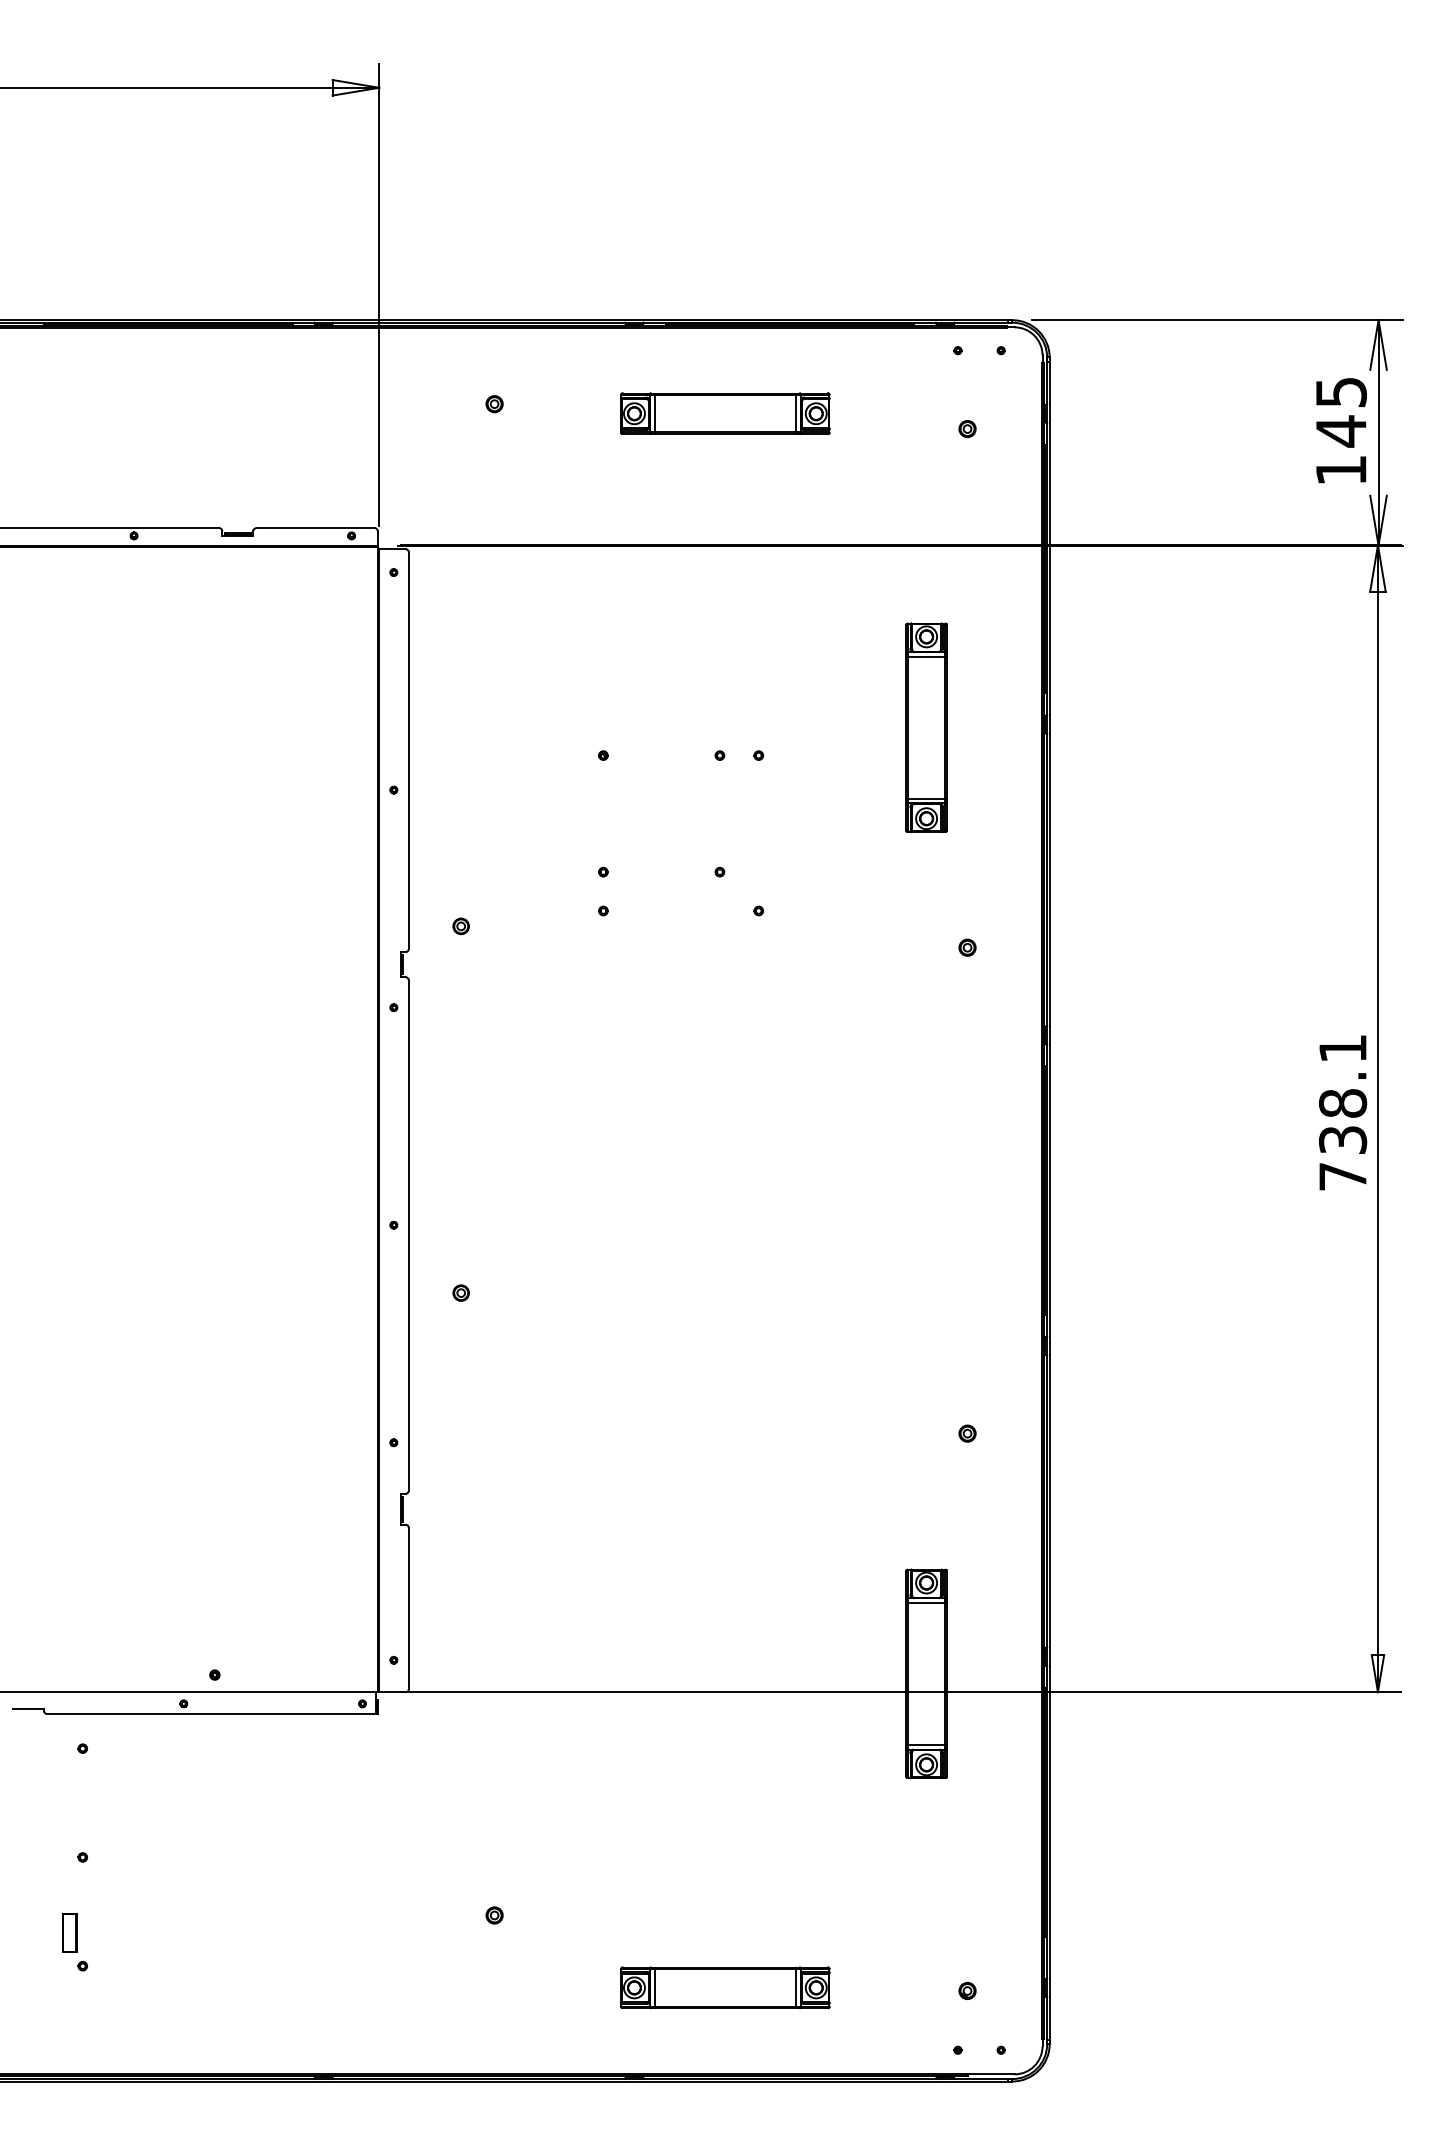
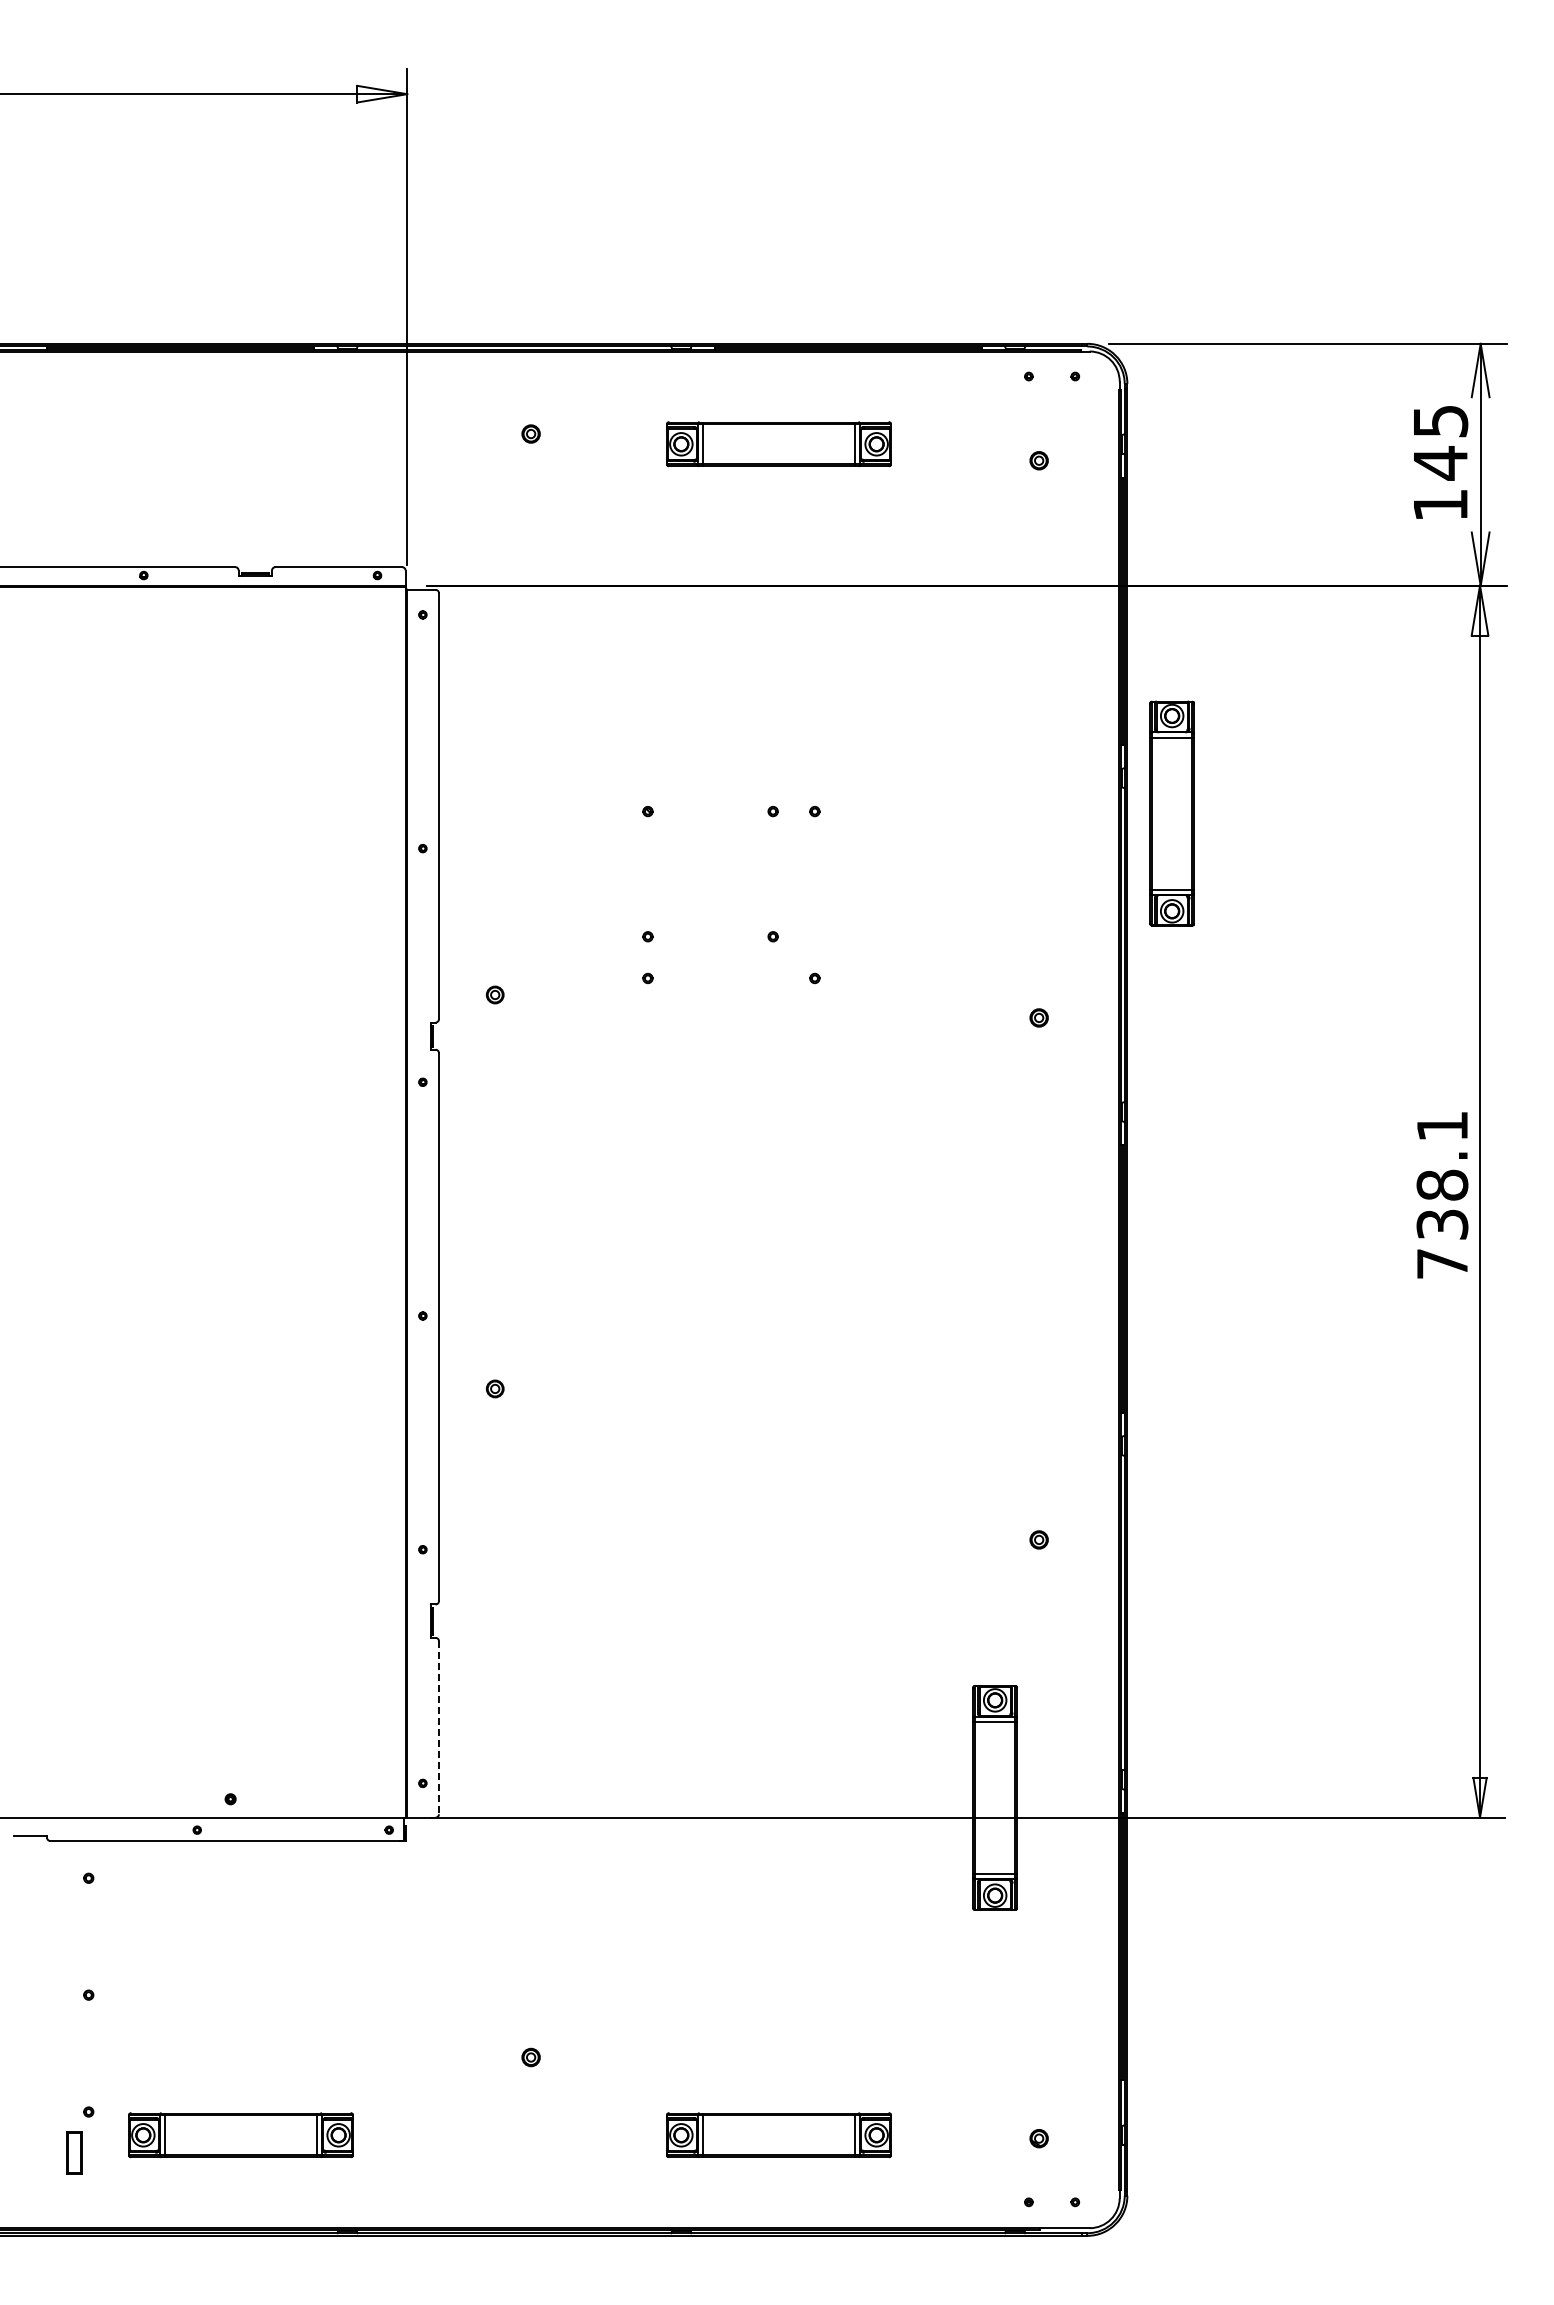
part: (925, 727) -> (1171, 813), moved
line: (408, 1608) -> (438, 1727), solid -> dashed
part: (69, 1932) -> (74, 2152), moved
part: (224, 1988) -> (240, 2135), added

